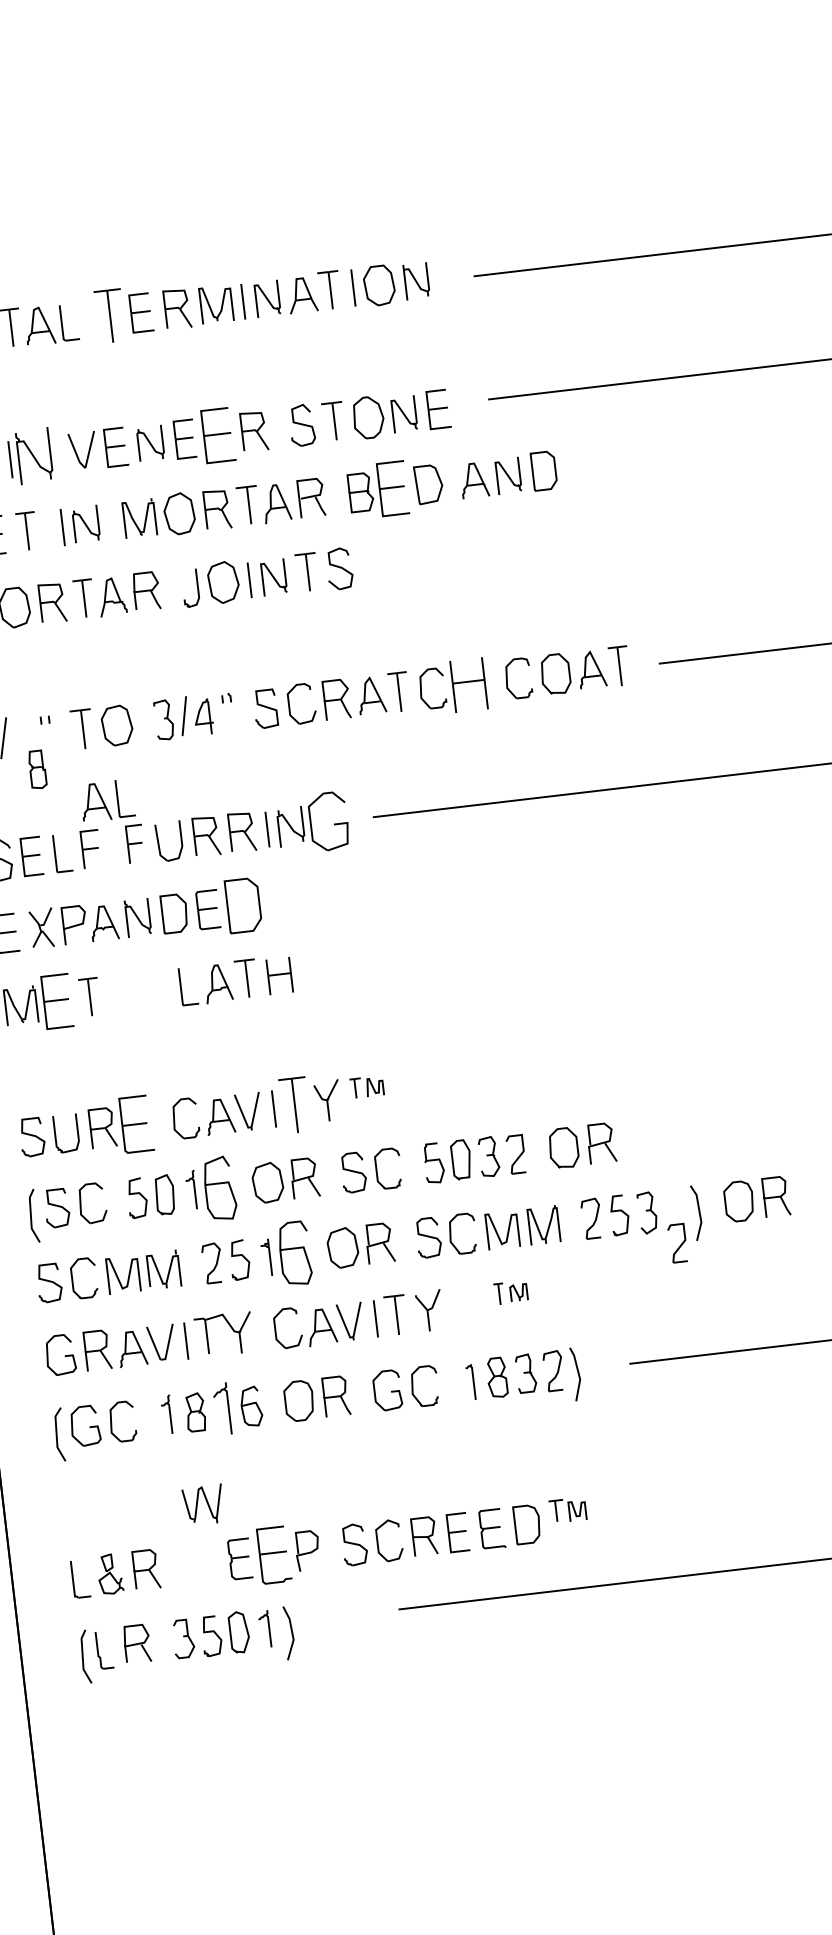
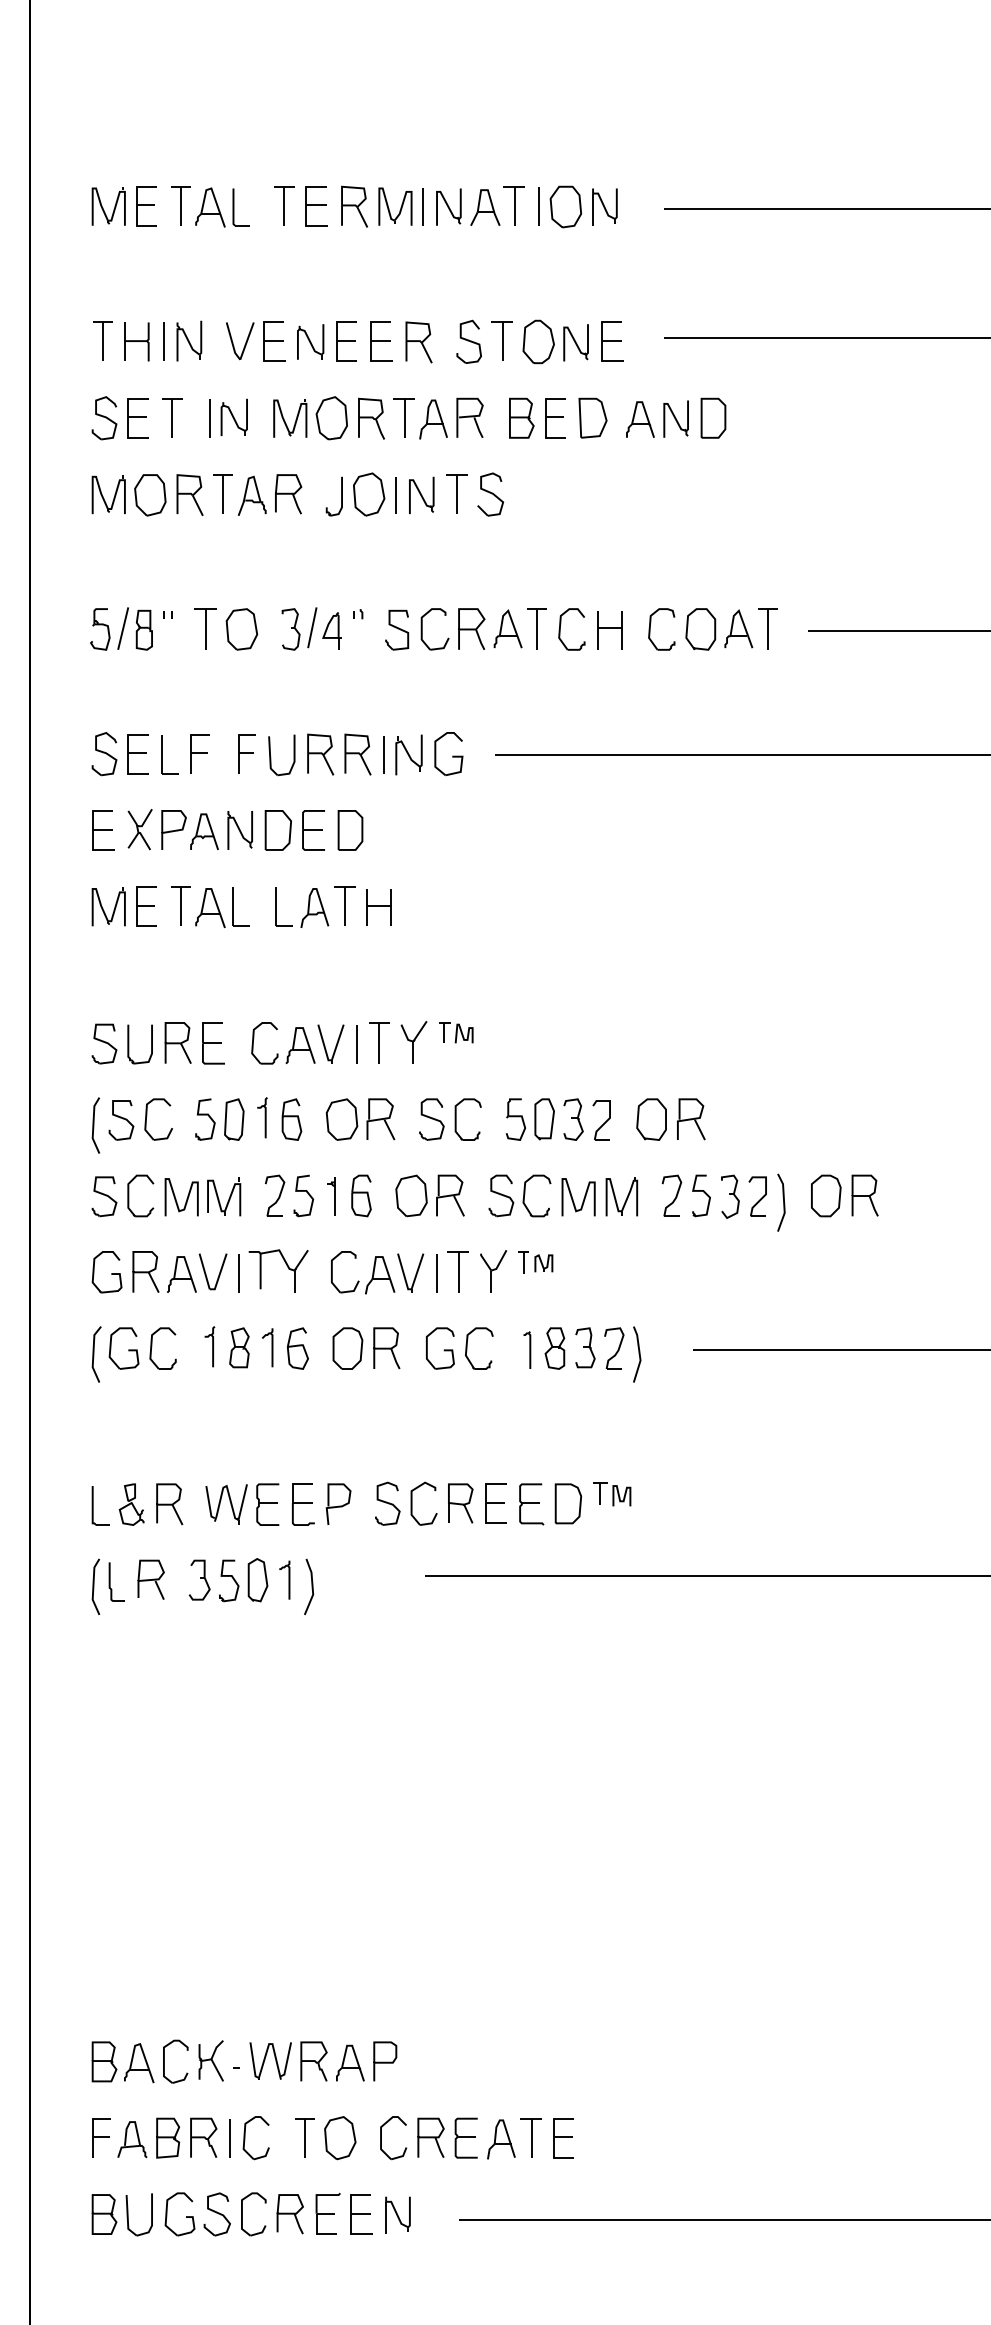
part: (110, 315) -> (284, 205), size x0.71
part: (218, 434) -> (381, 341), size x0.71
part: (34, 455) -> (189, 340), size x0.71
part: (393, 488) -> (555, 418), size x0.71
part: (468, 685) -> (609, 630), size x0.71
part: (36, 769) -> (143, 629), moved
part: (107, 800) -> (222, 907), moved
part: (328, 821) -> (448, 753), size x0.71
part: (243, 905) -> (350, 830), size x0.71
part: (57, 1001) -> (146, 906), size x0.71
part: (295, 1104) -> (379, 1042), size x0.71
part: (136, 1124) -> (213, 1043), size x0.71
part: (219, 1188) -> (291, 1119), size x0.62
part: (677, 1243) -> (757, 1196), moved
part: (295, 1253) -> (361, 1195), size x0.62
part: (510, 1292) -> (535, 1262), moved
part: (222, 1408) -> (267, 1347), size x0.71
part: (203, 1505) -> (226, 1504), moved
part: (274, 1554) -> (303, 1504), size x0.71

